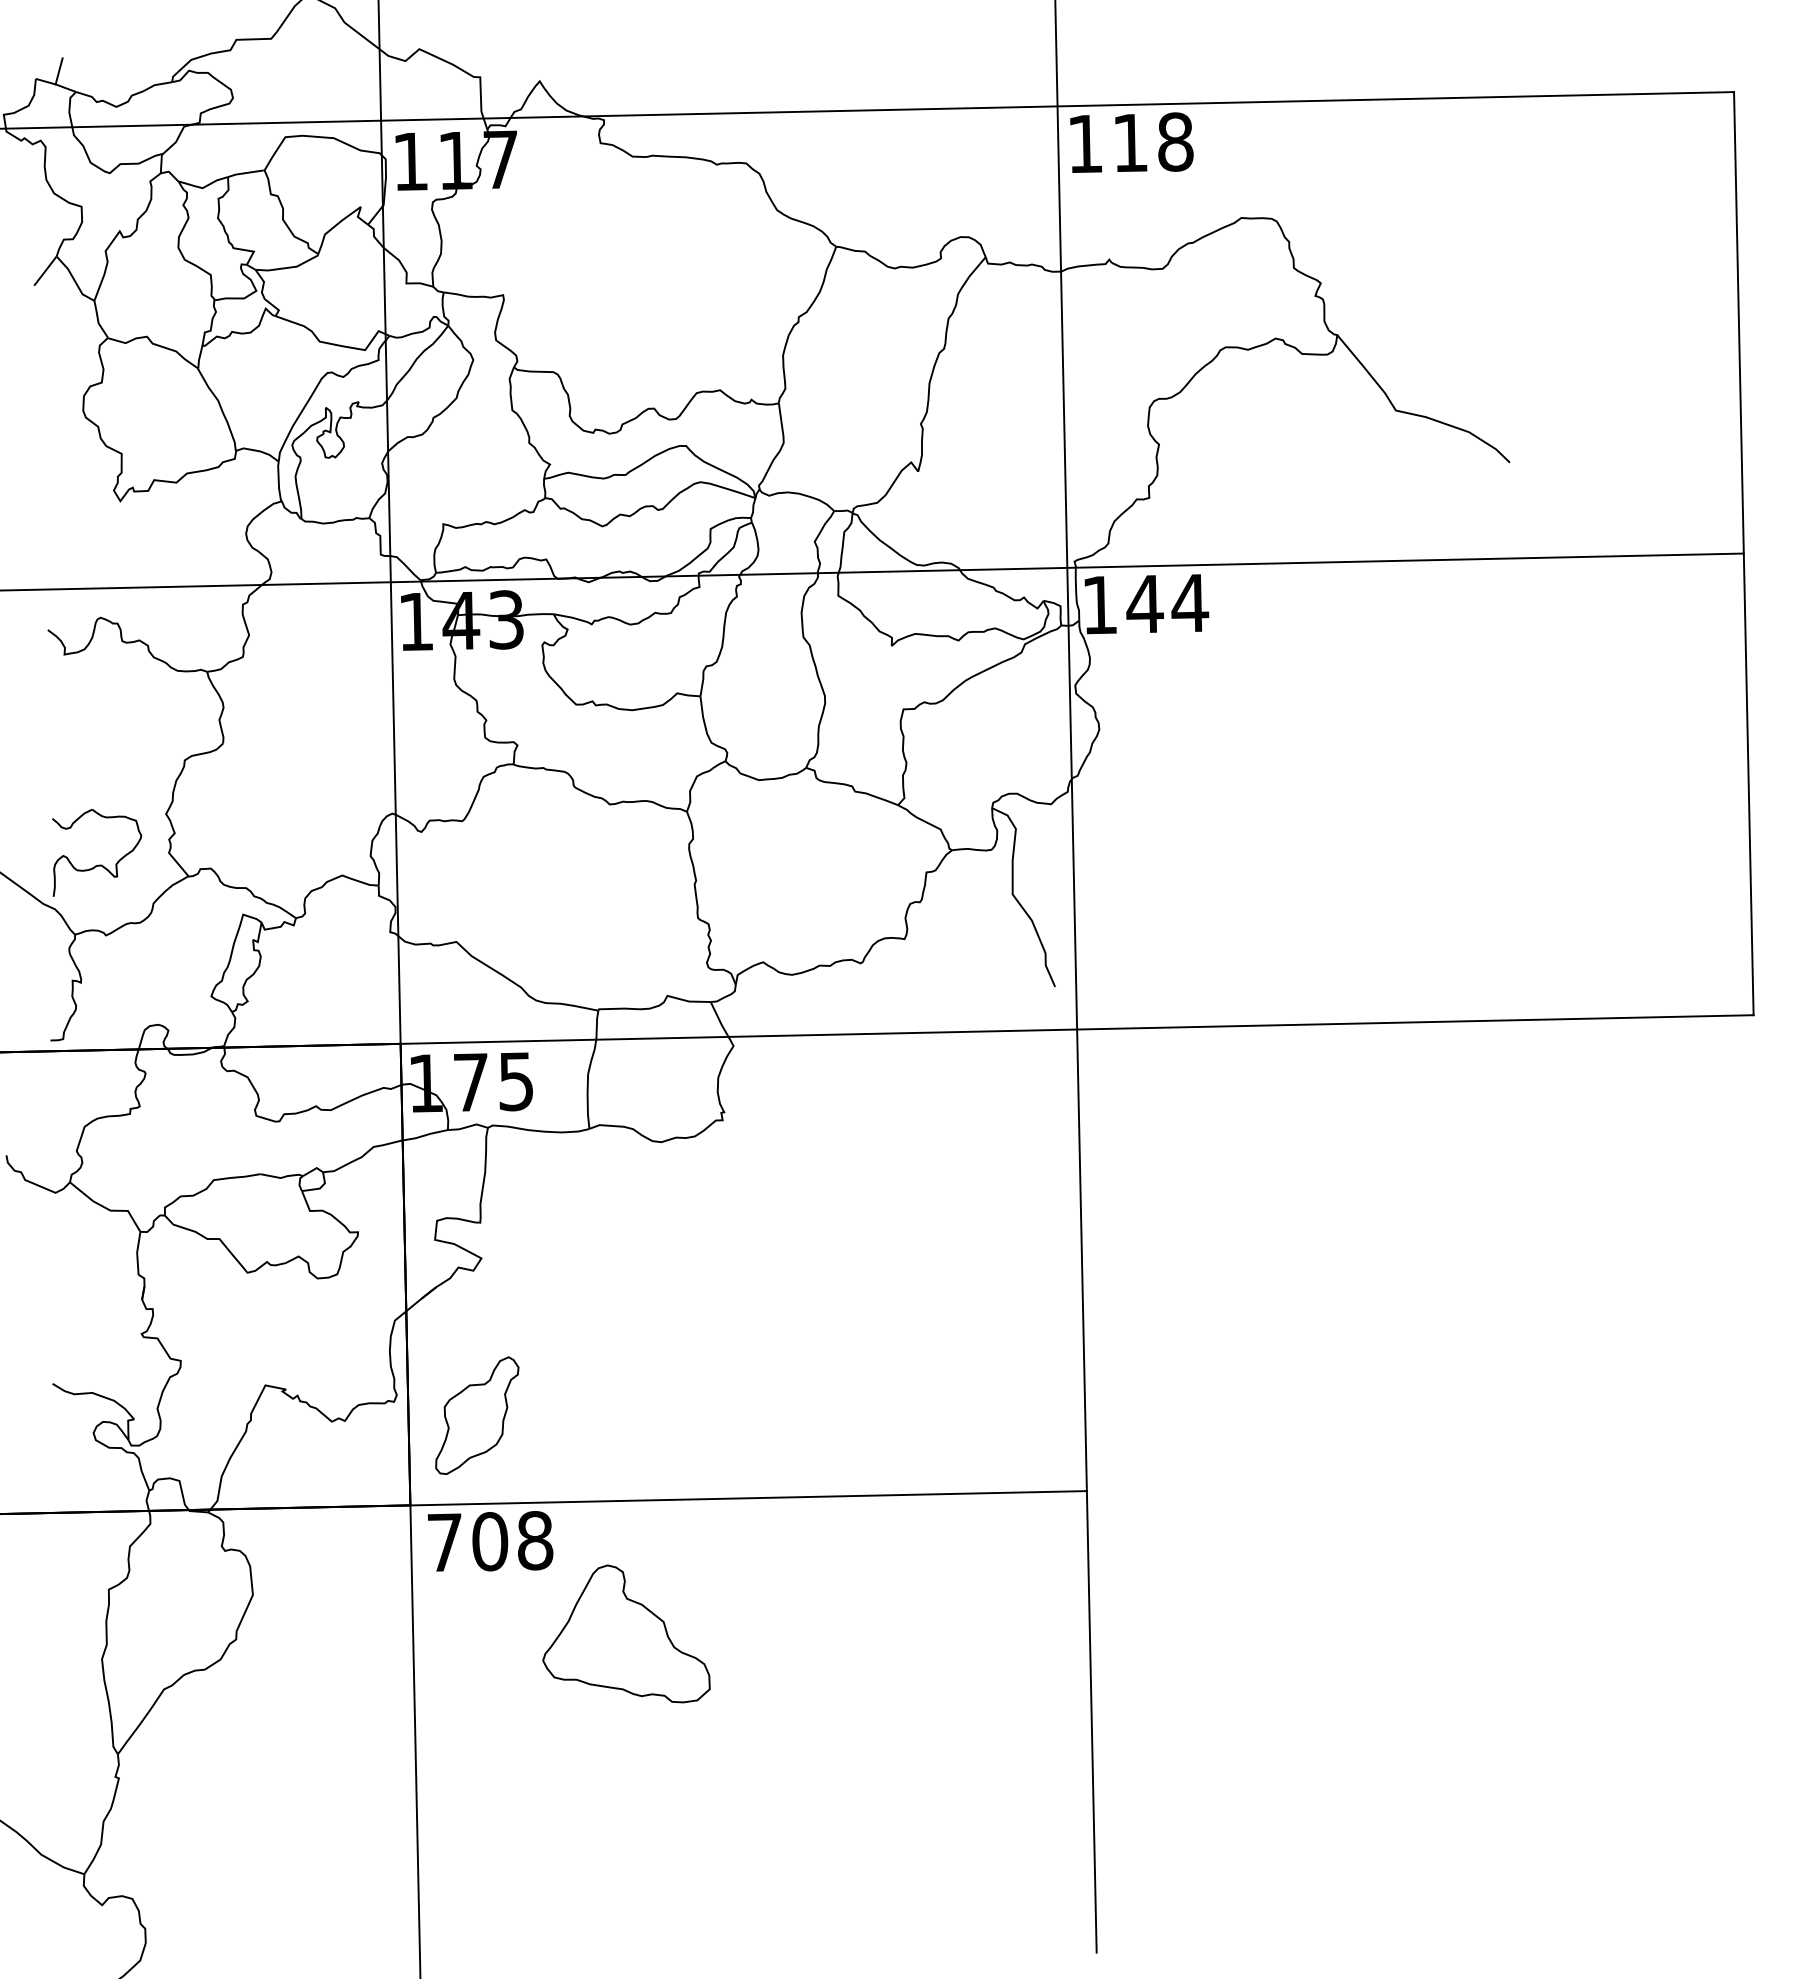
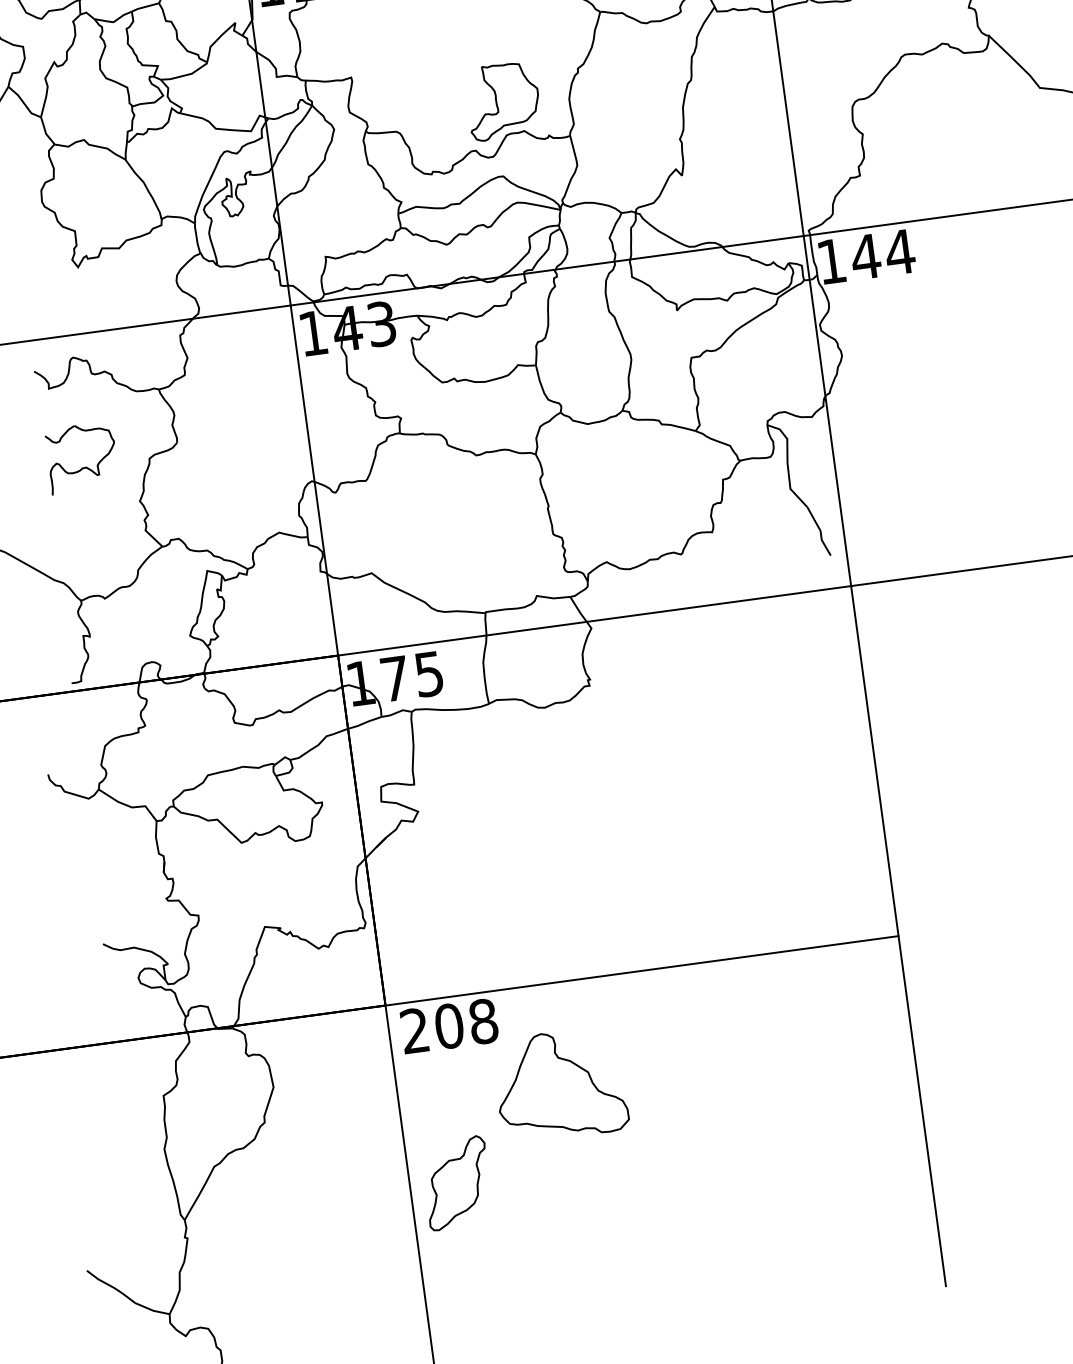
part: (697, 348) -> (503, 101), added
part: (98, 864) -> (84, 467), moved
part: (477, 1415) -> (457, 1183), moved
text: (444, 1542) -> (414, 1030), 708 -> 208

